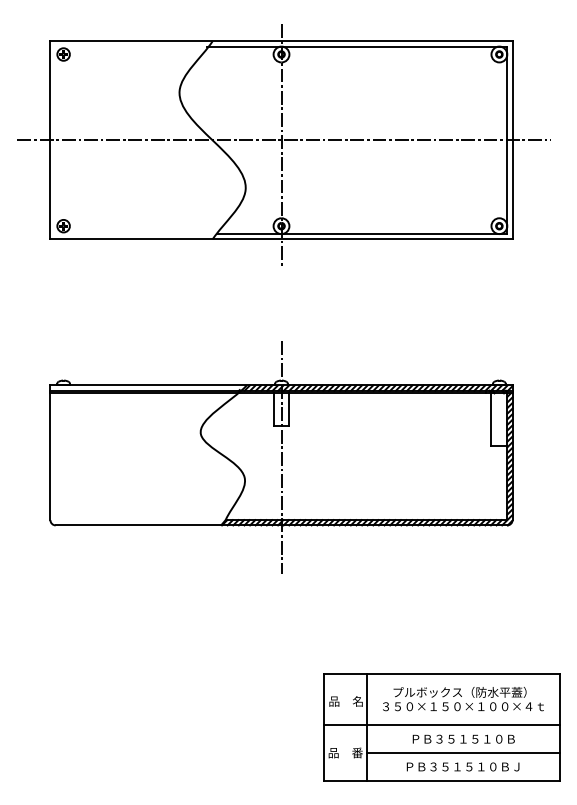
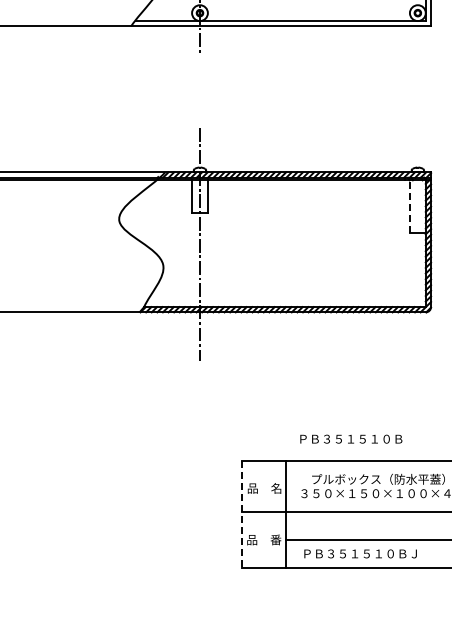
line: (491, 419) -> (409, 206), solid -> dashed
line: (323, 727) -> (241, 514), solid -> dashed
text: (463, 738) -> (350, 438), moved
text: (462, 766) -> (359, 553), moved

